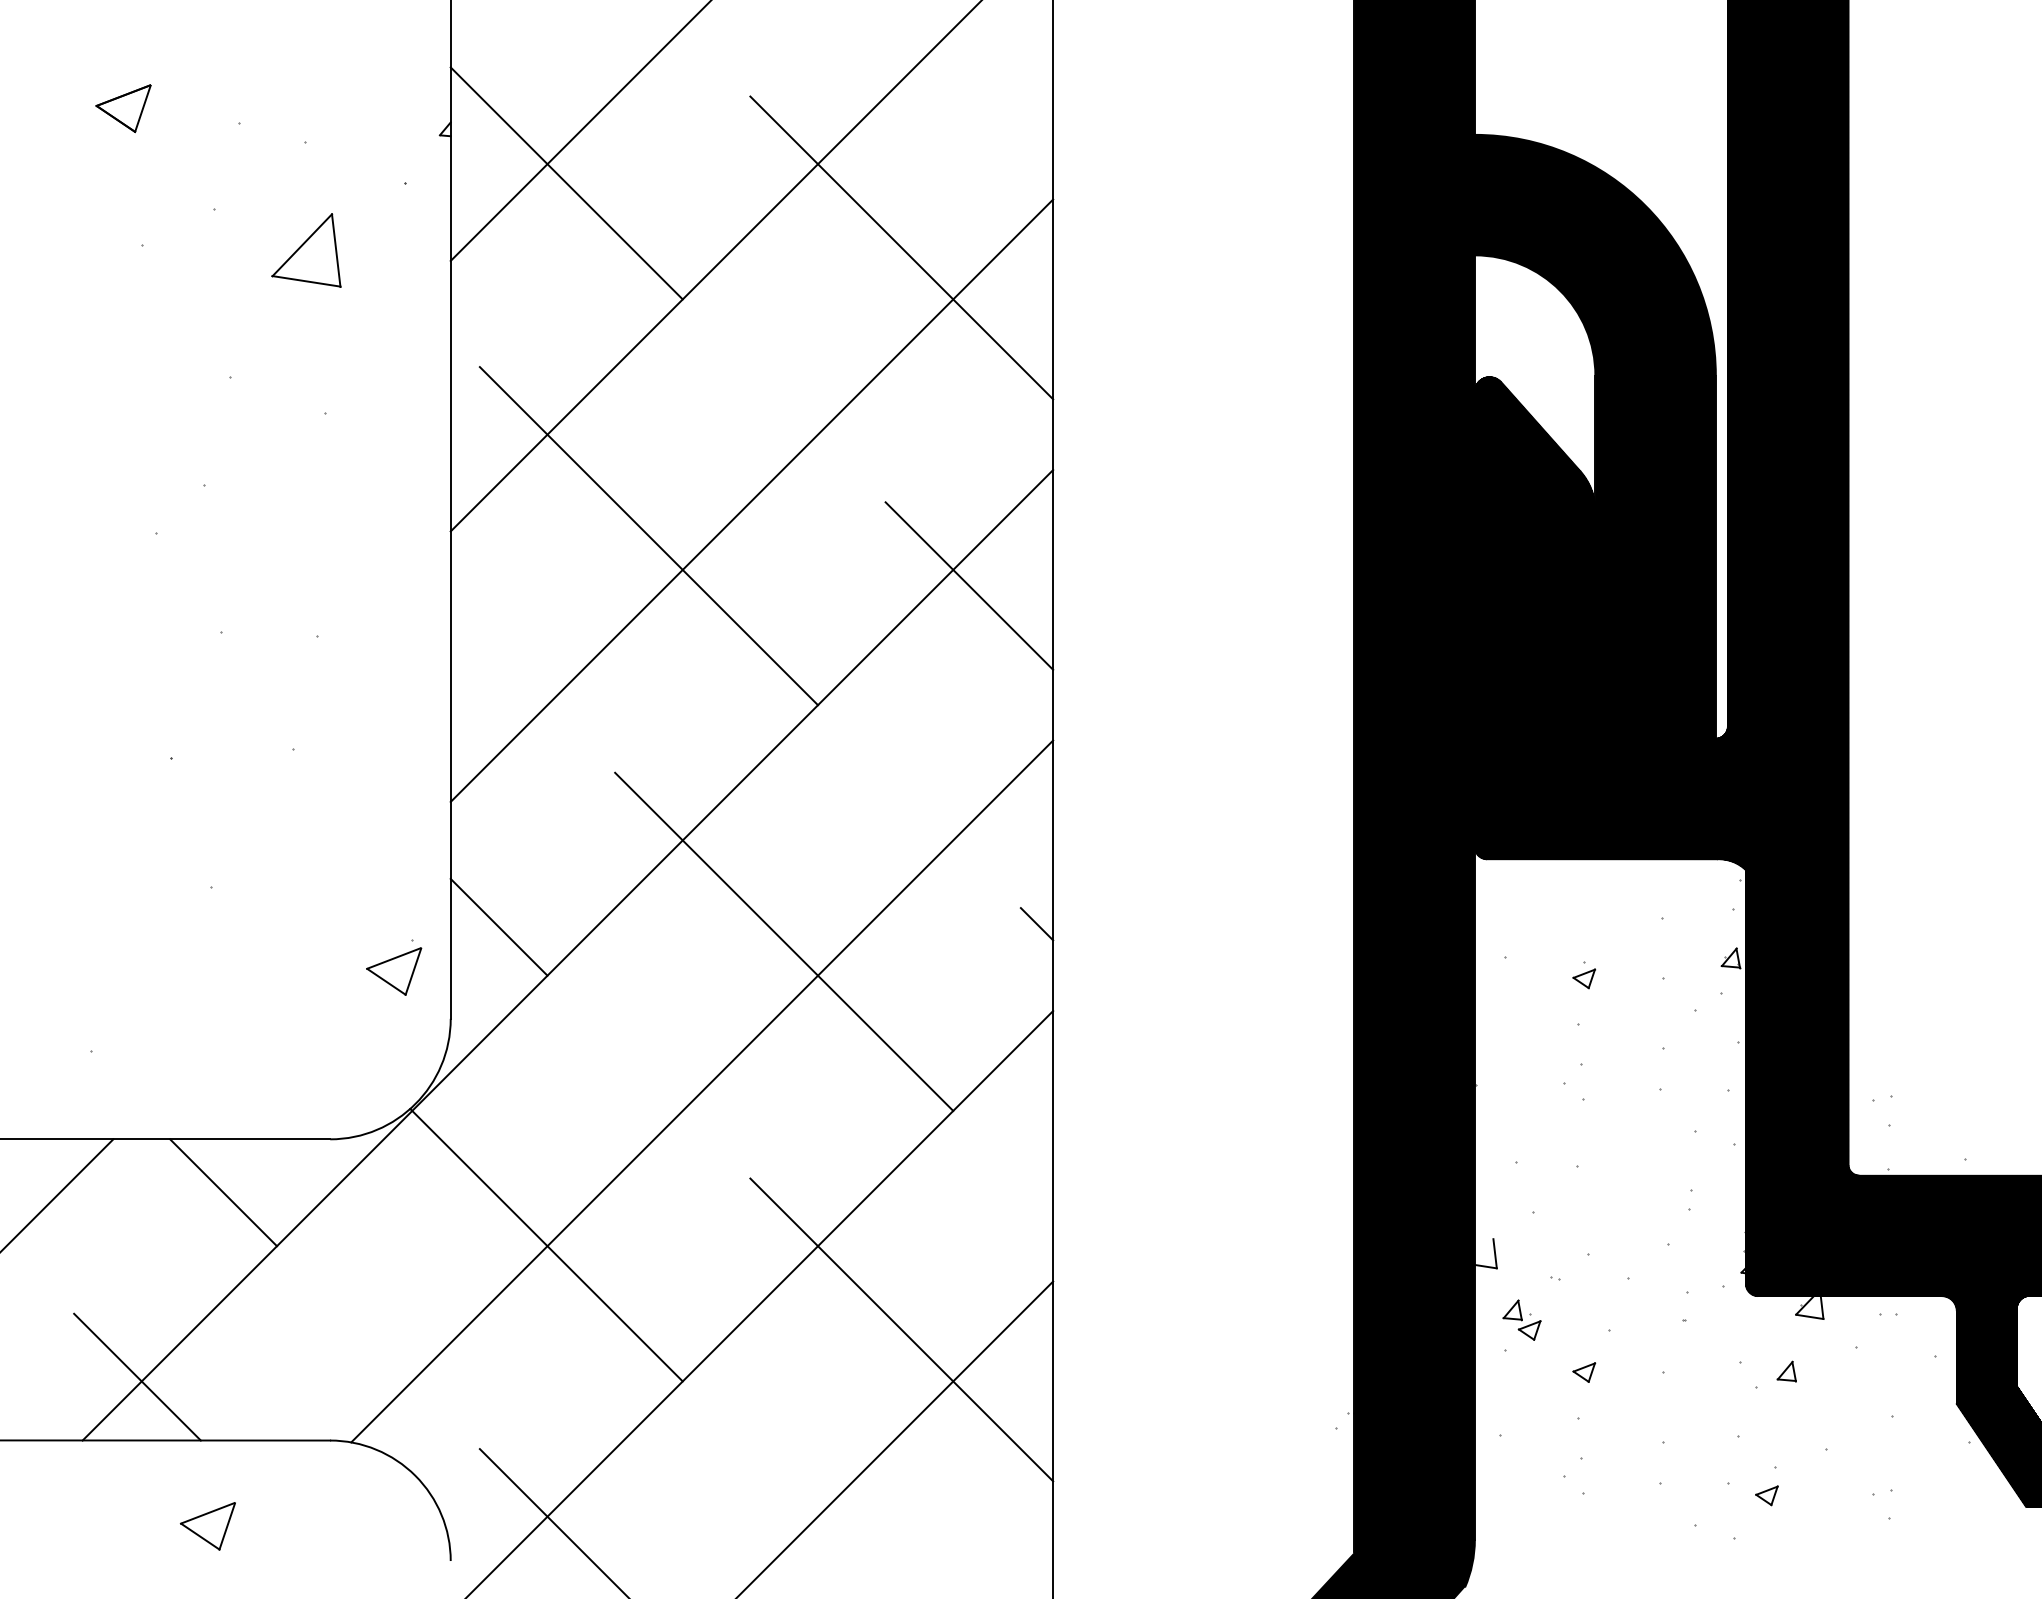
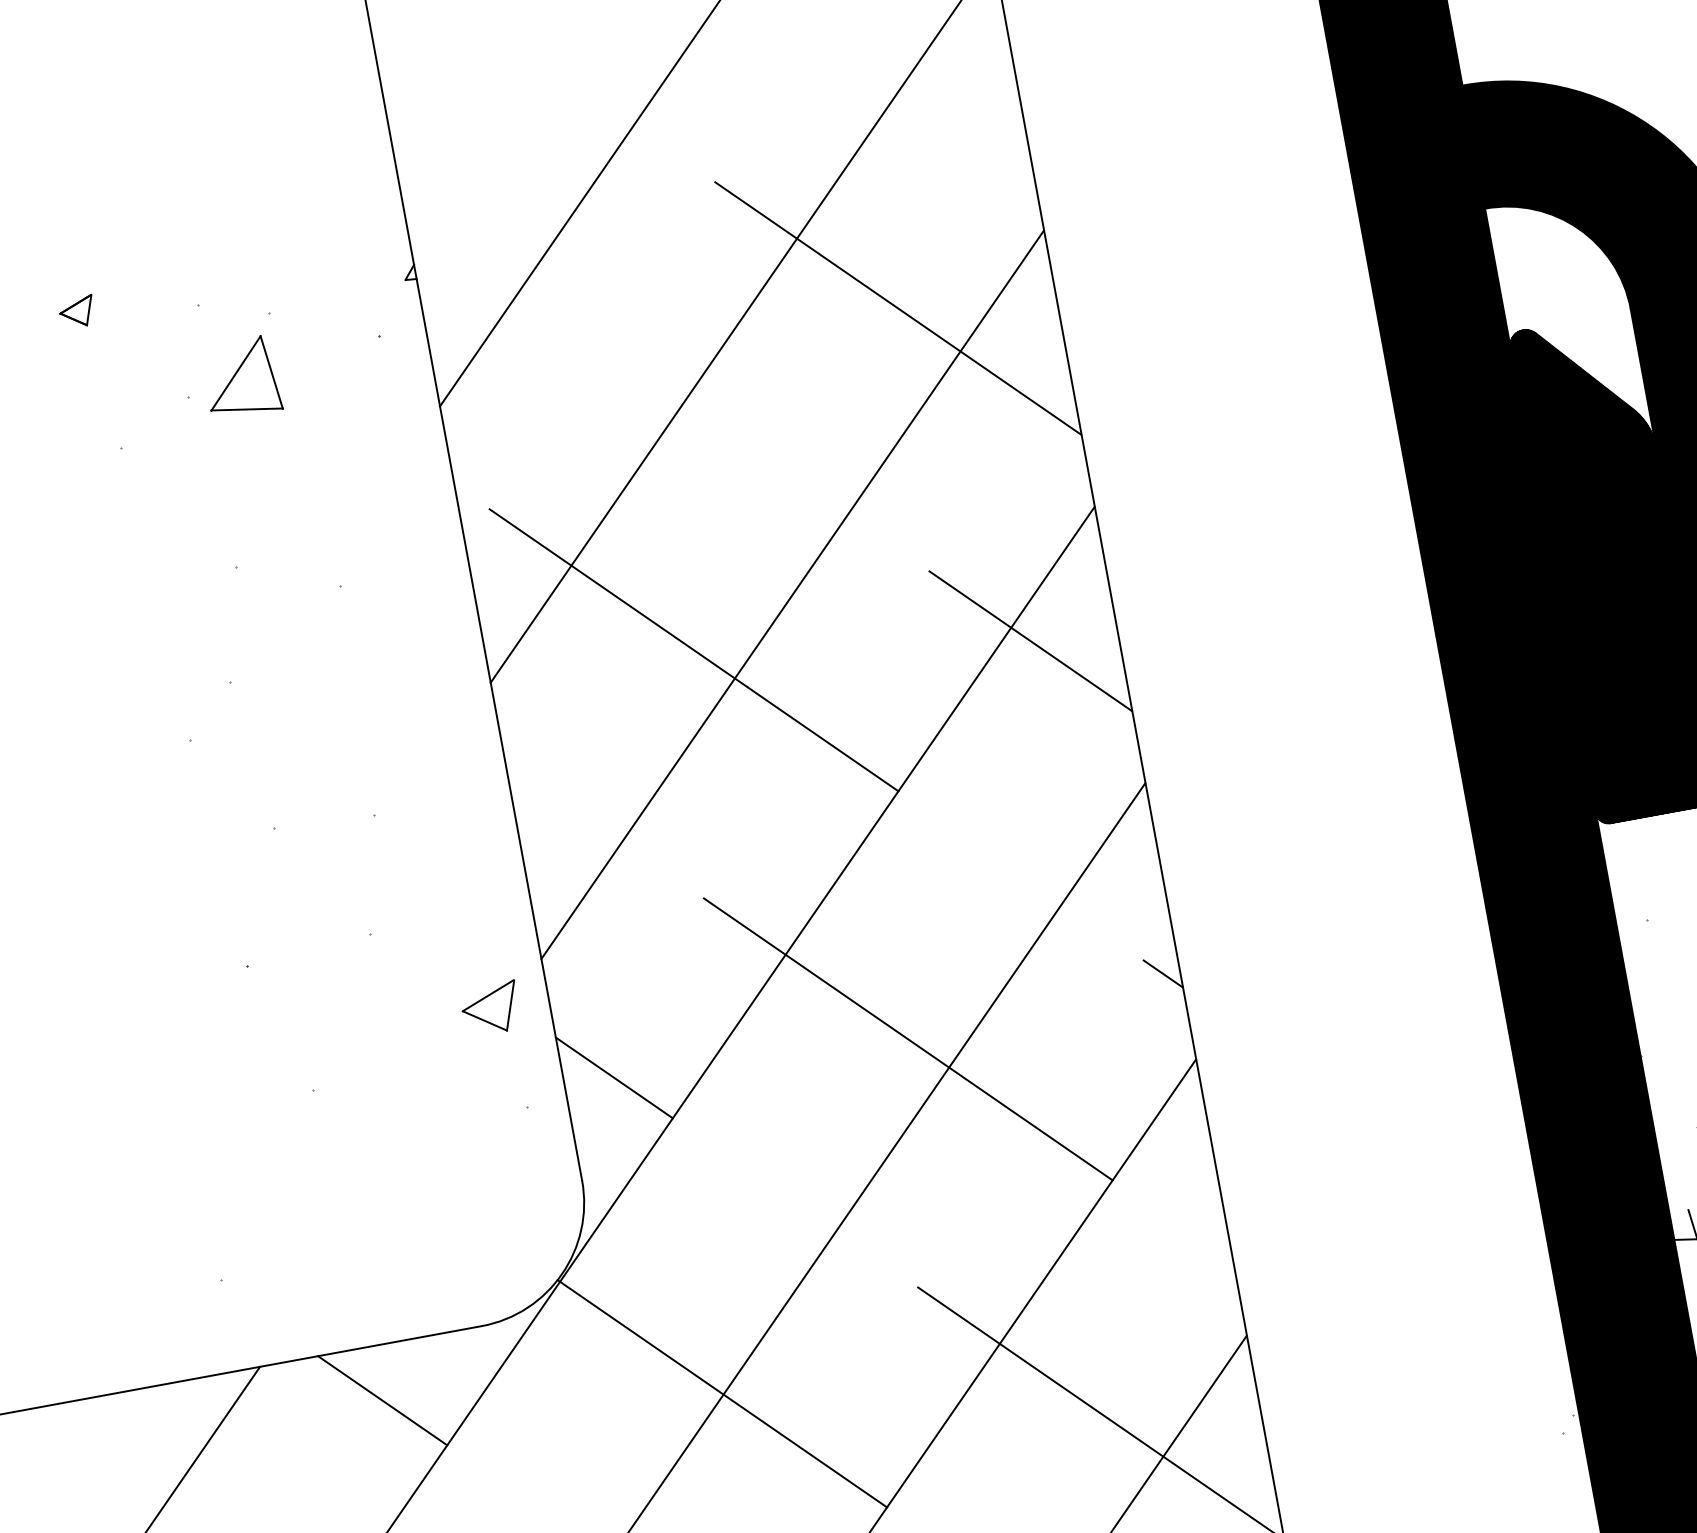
part: (123, 108) -> (77, 312), size x0.6
line: (566, 183) -> (543, 305), removed
part: (306, 250) -> (241, 377), moved
part: (394, 971) -> (491, 1008), moved

